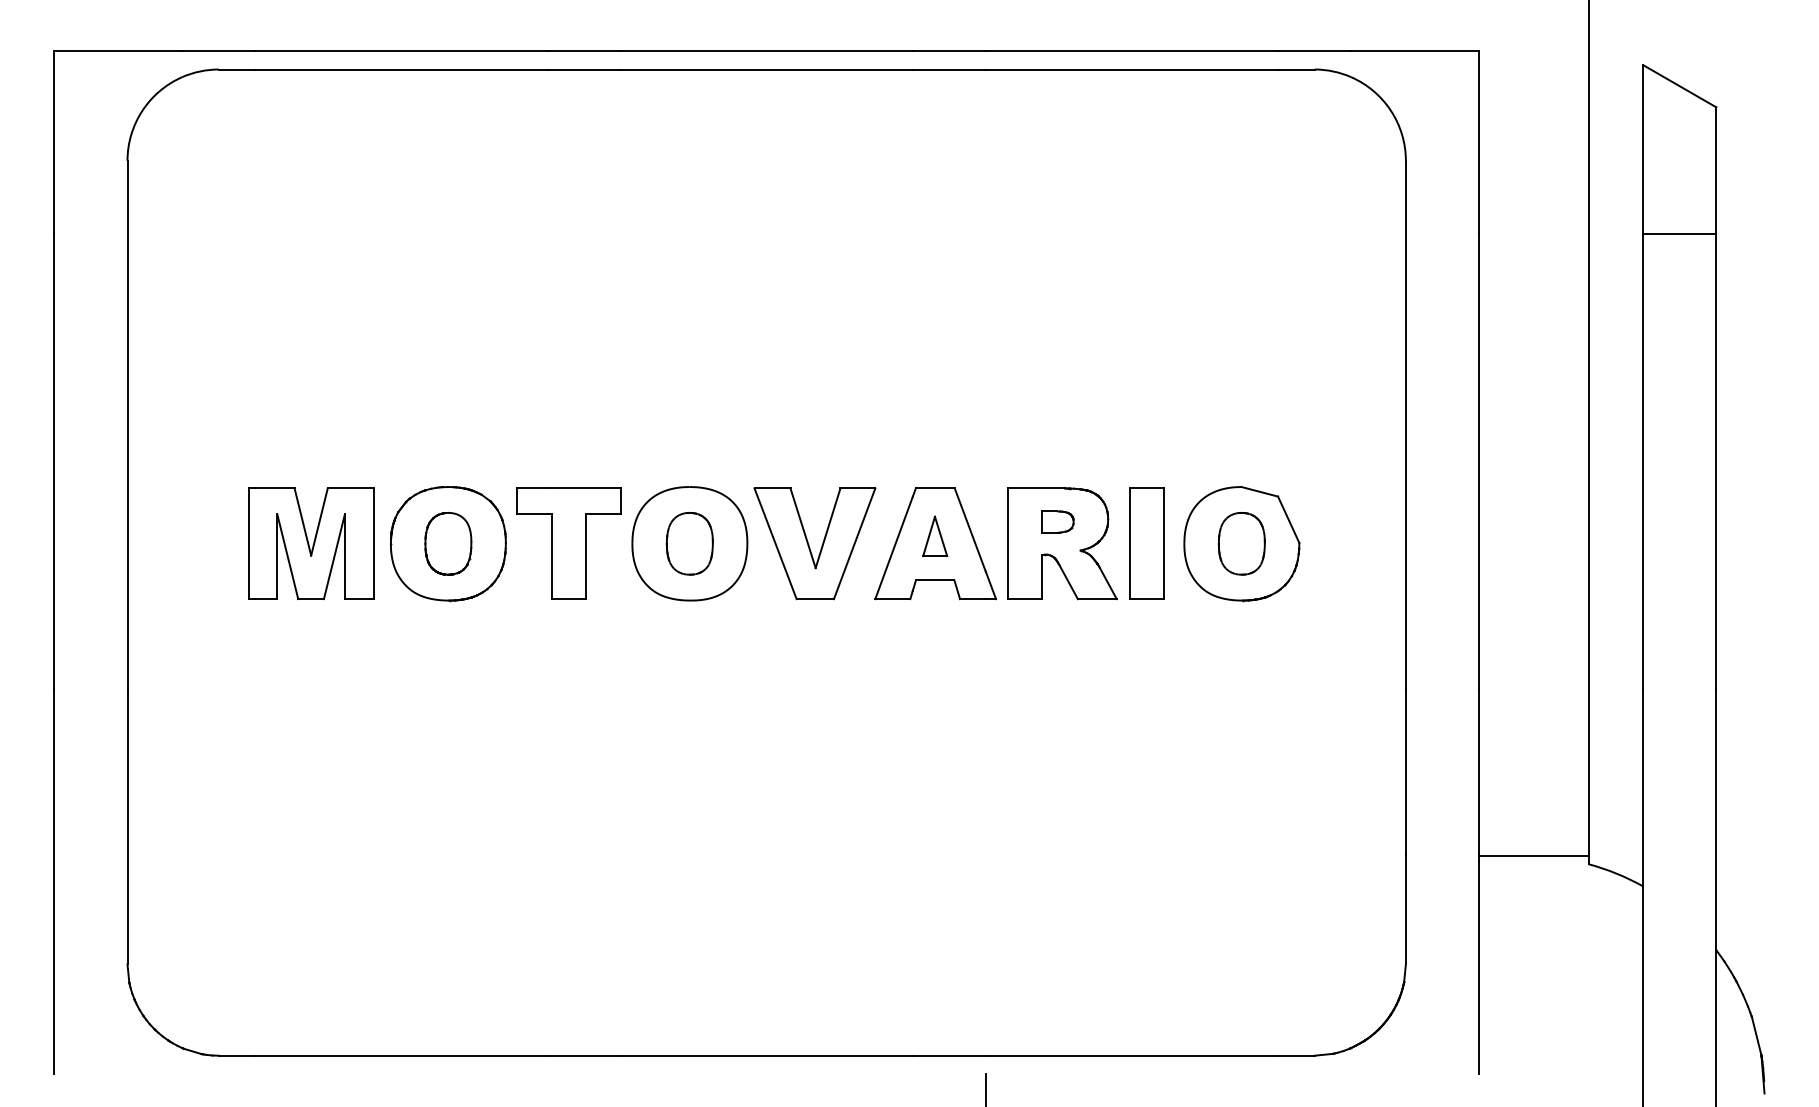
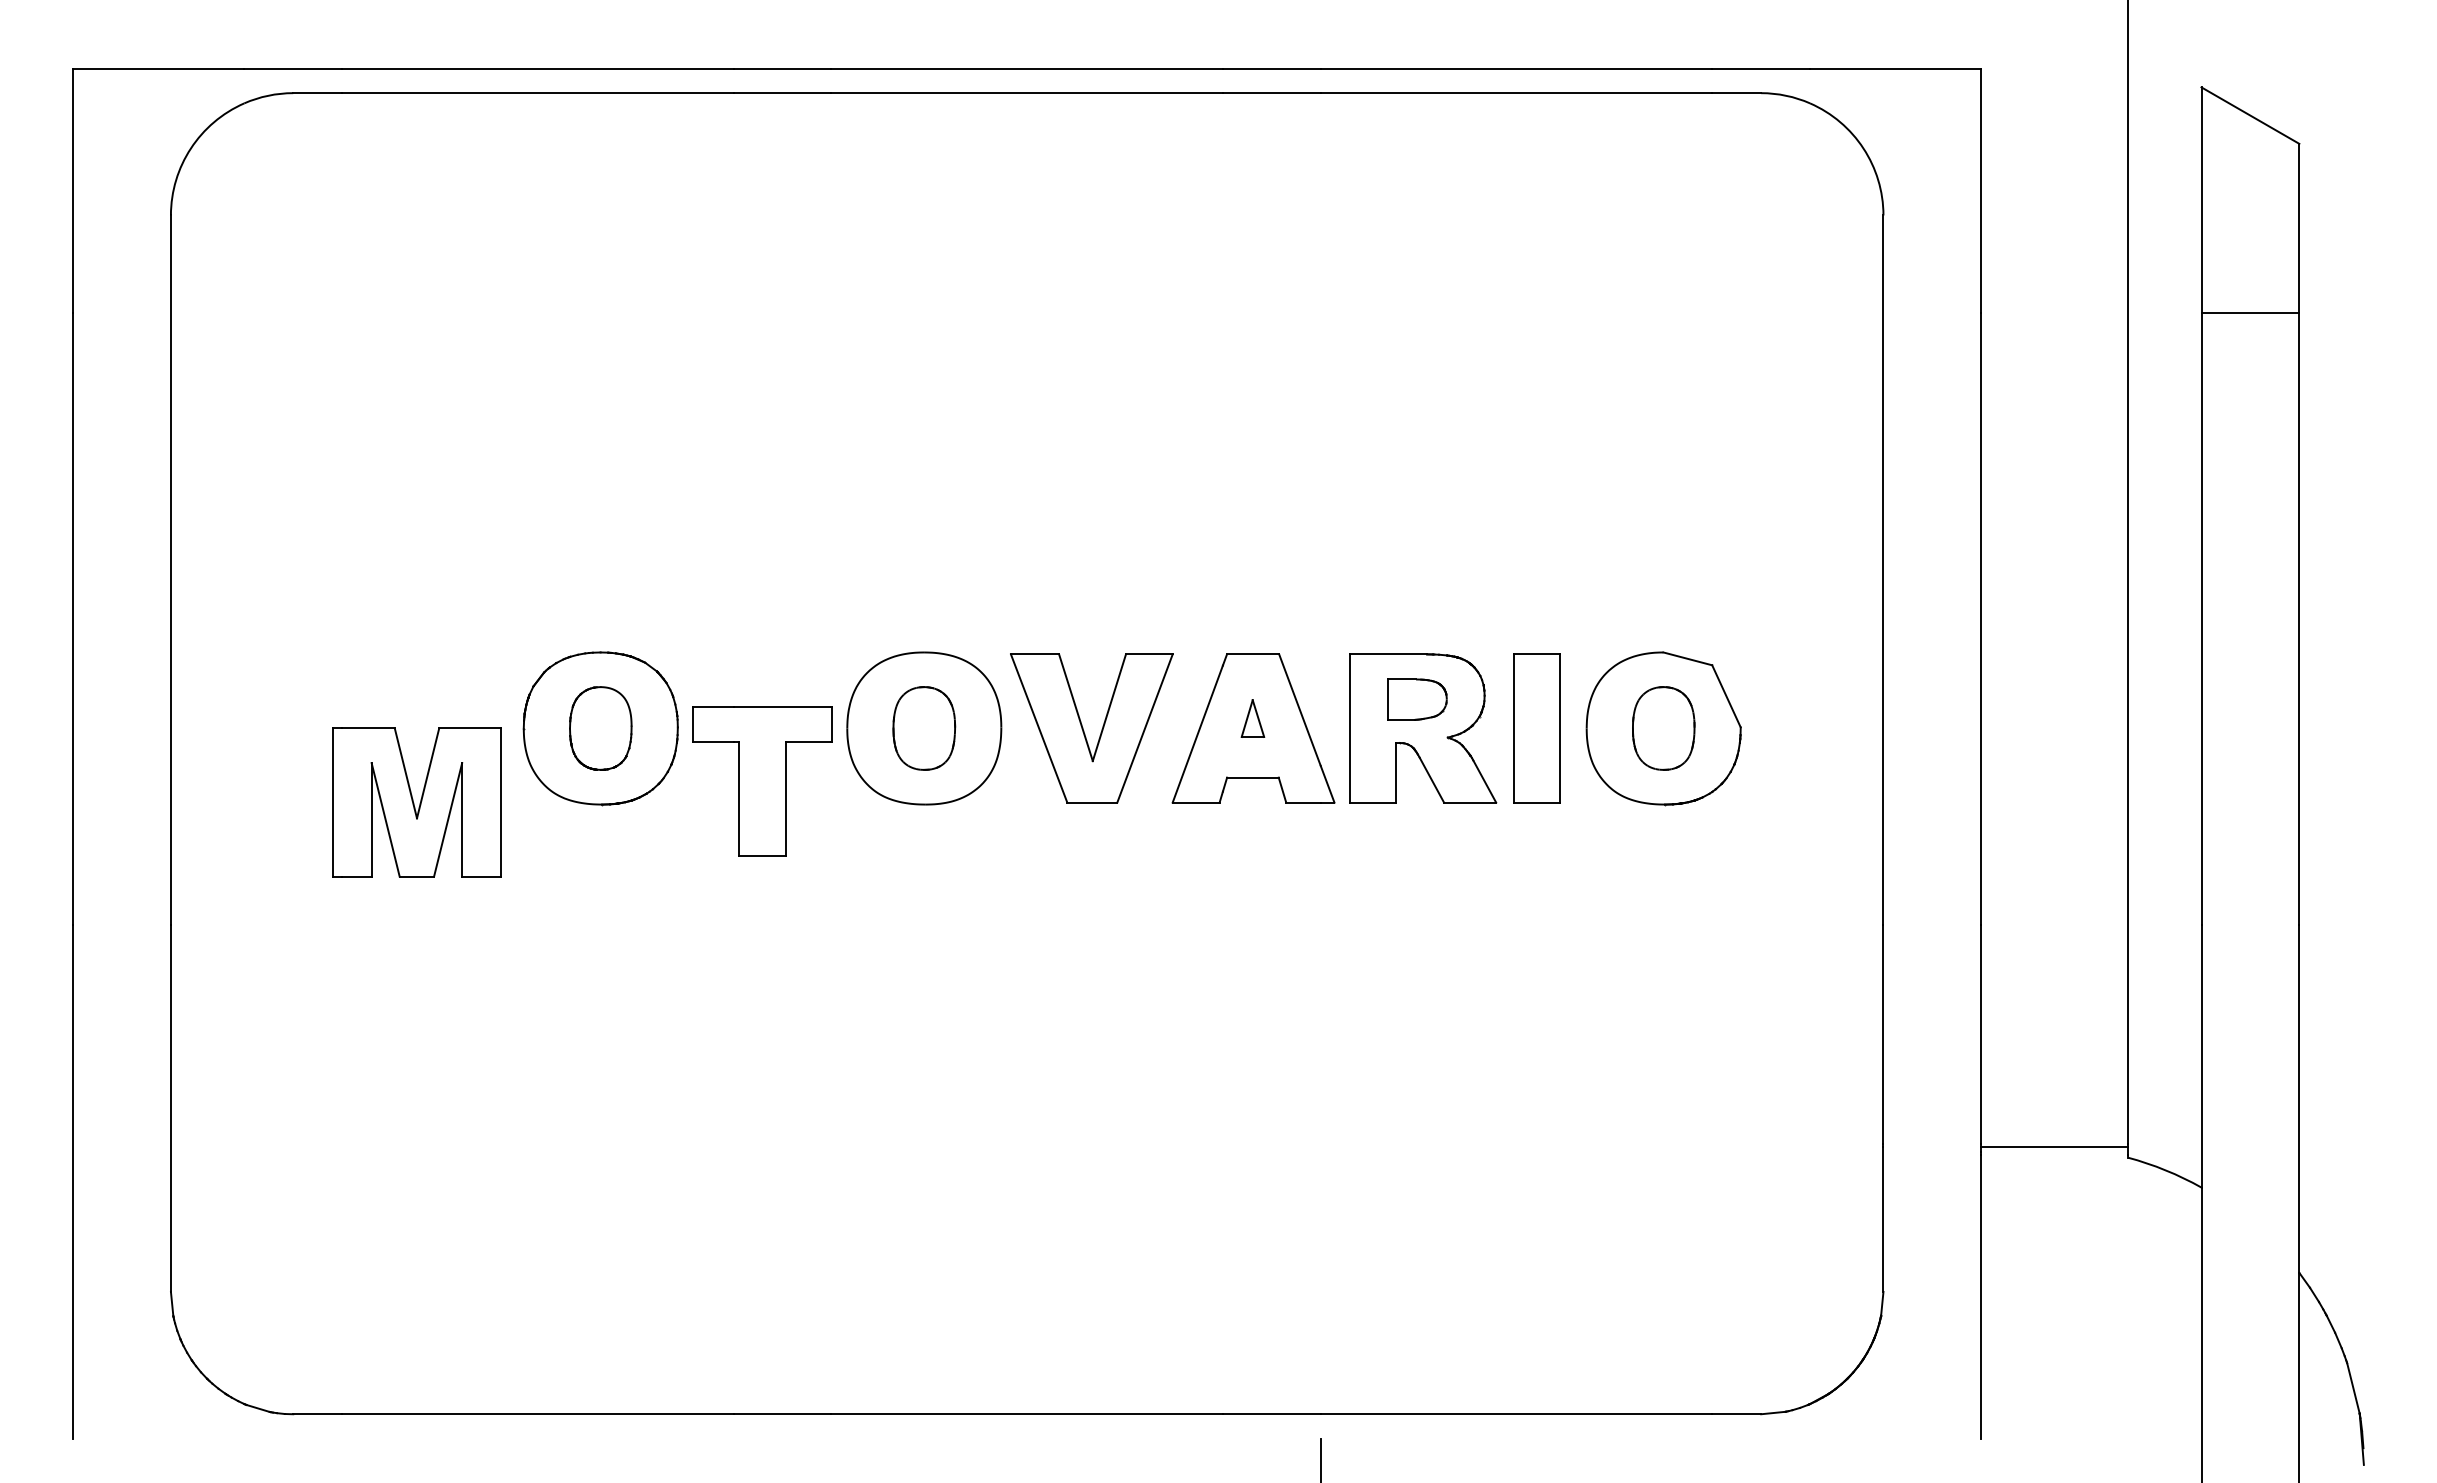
part: (1058, 522) -> (1417, 699), size x1.4
part: (934, 536) -> (1252, 718), size x0.7
part: (310, 543) -> (416, 802), moved
part: (569, 543) -> (762, 781), moved

